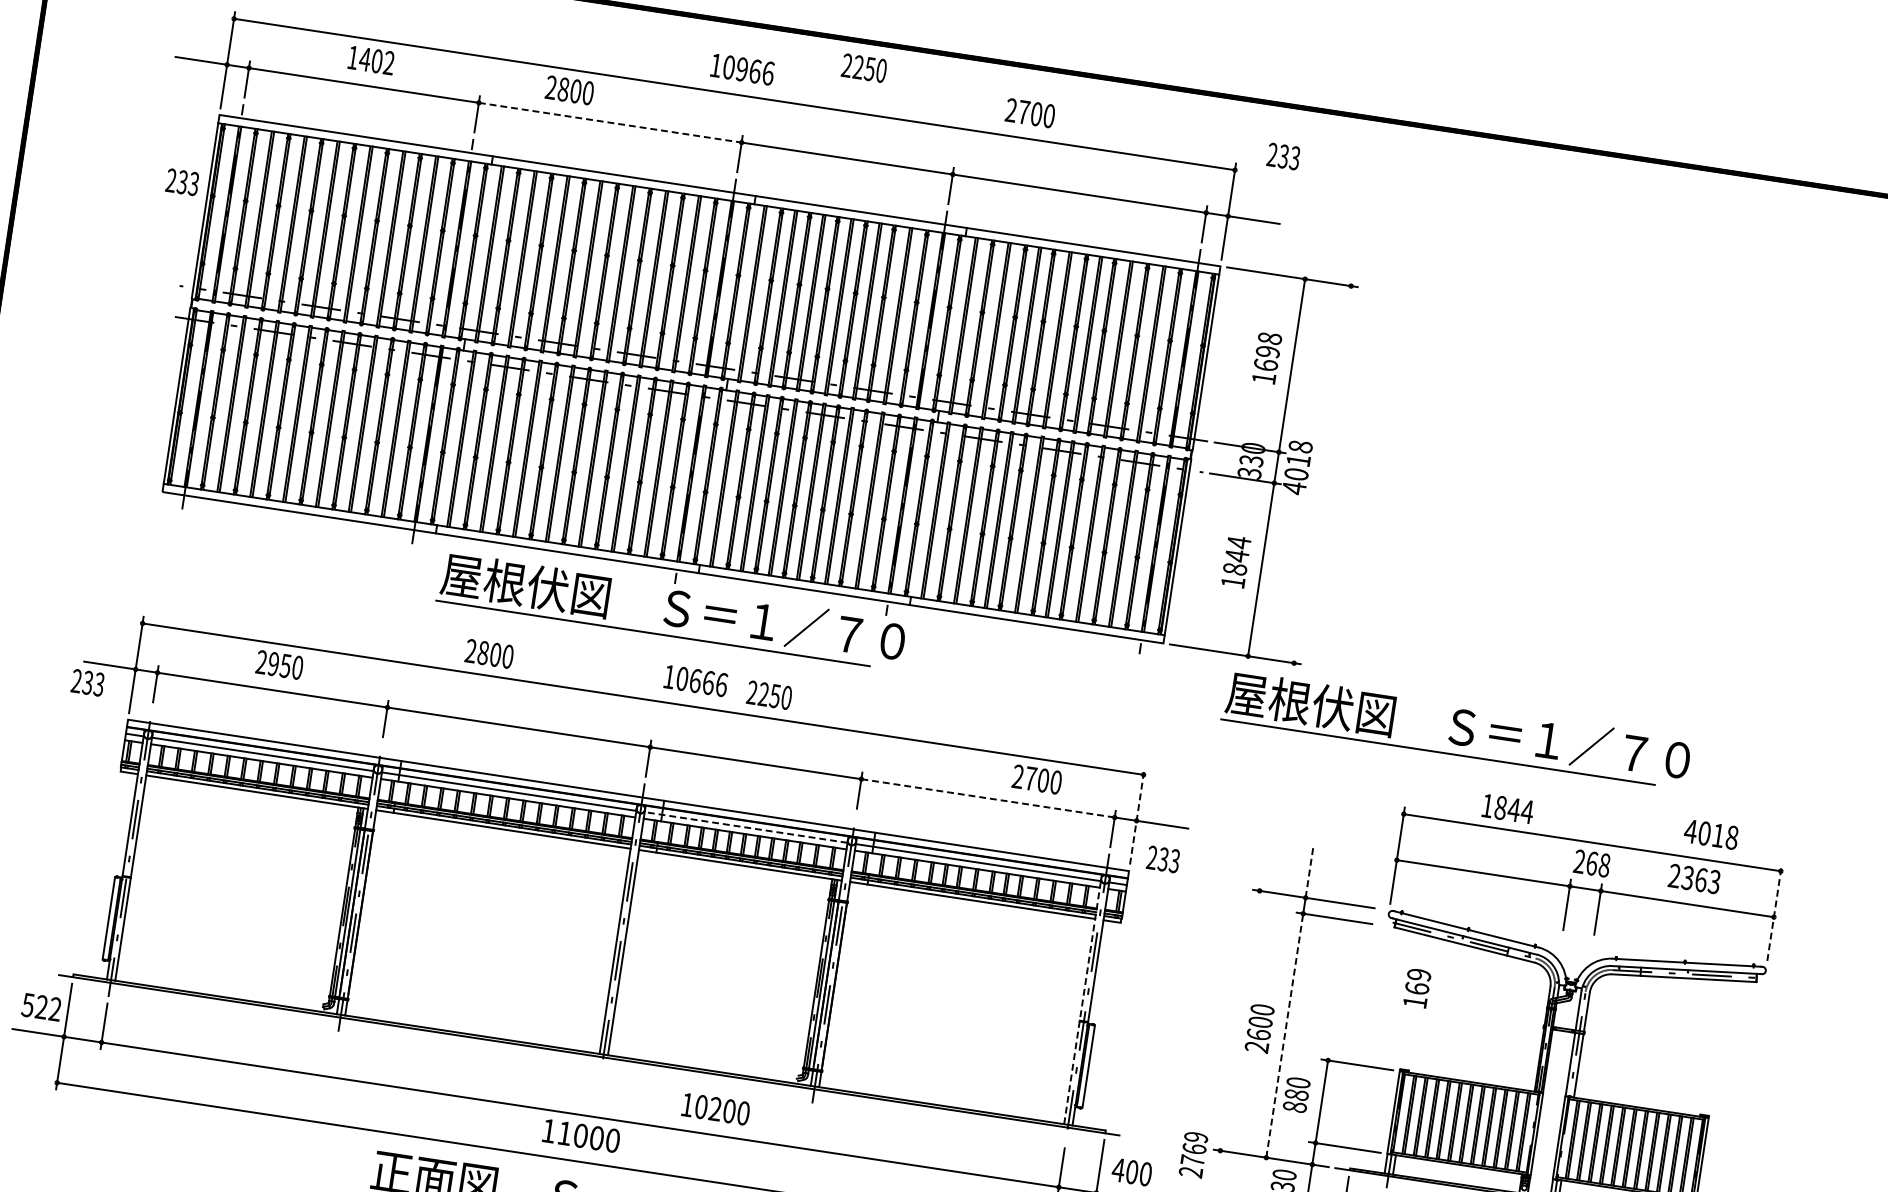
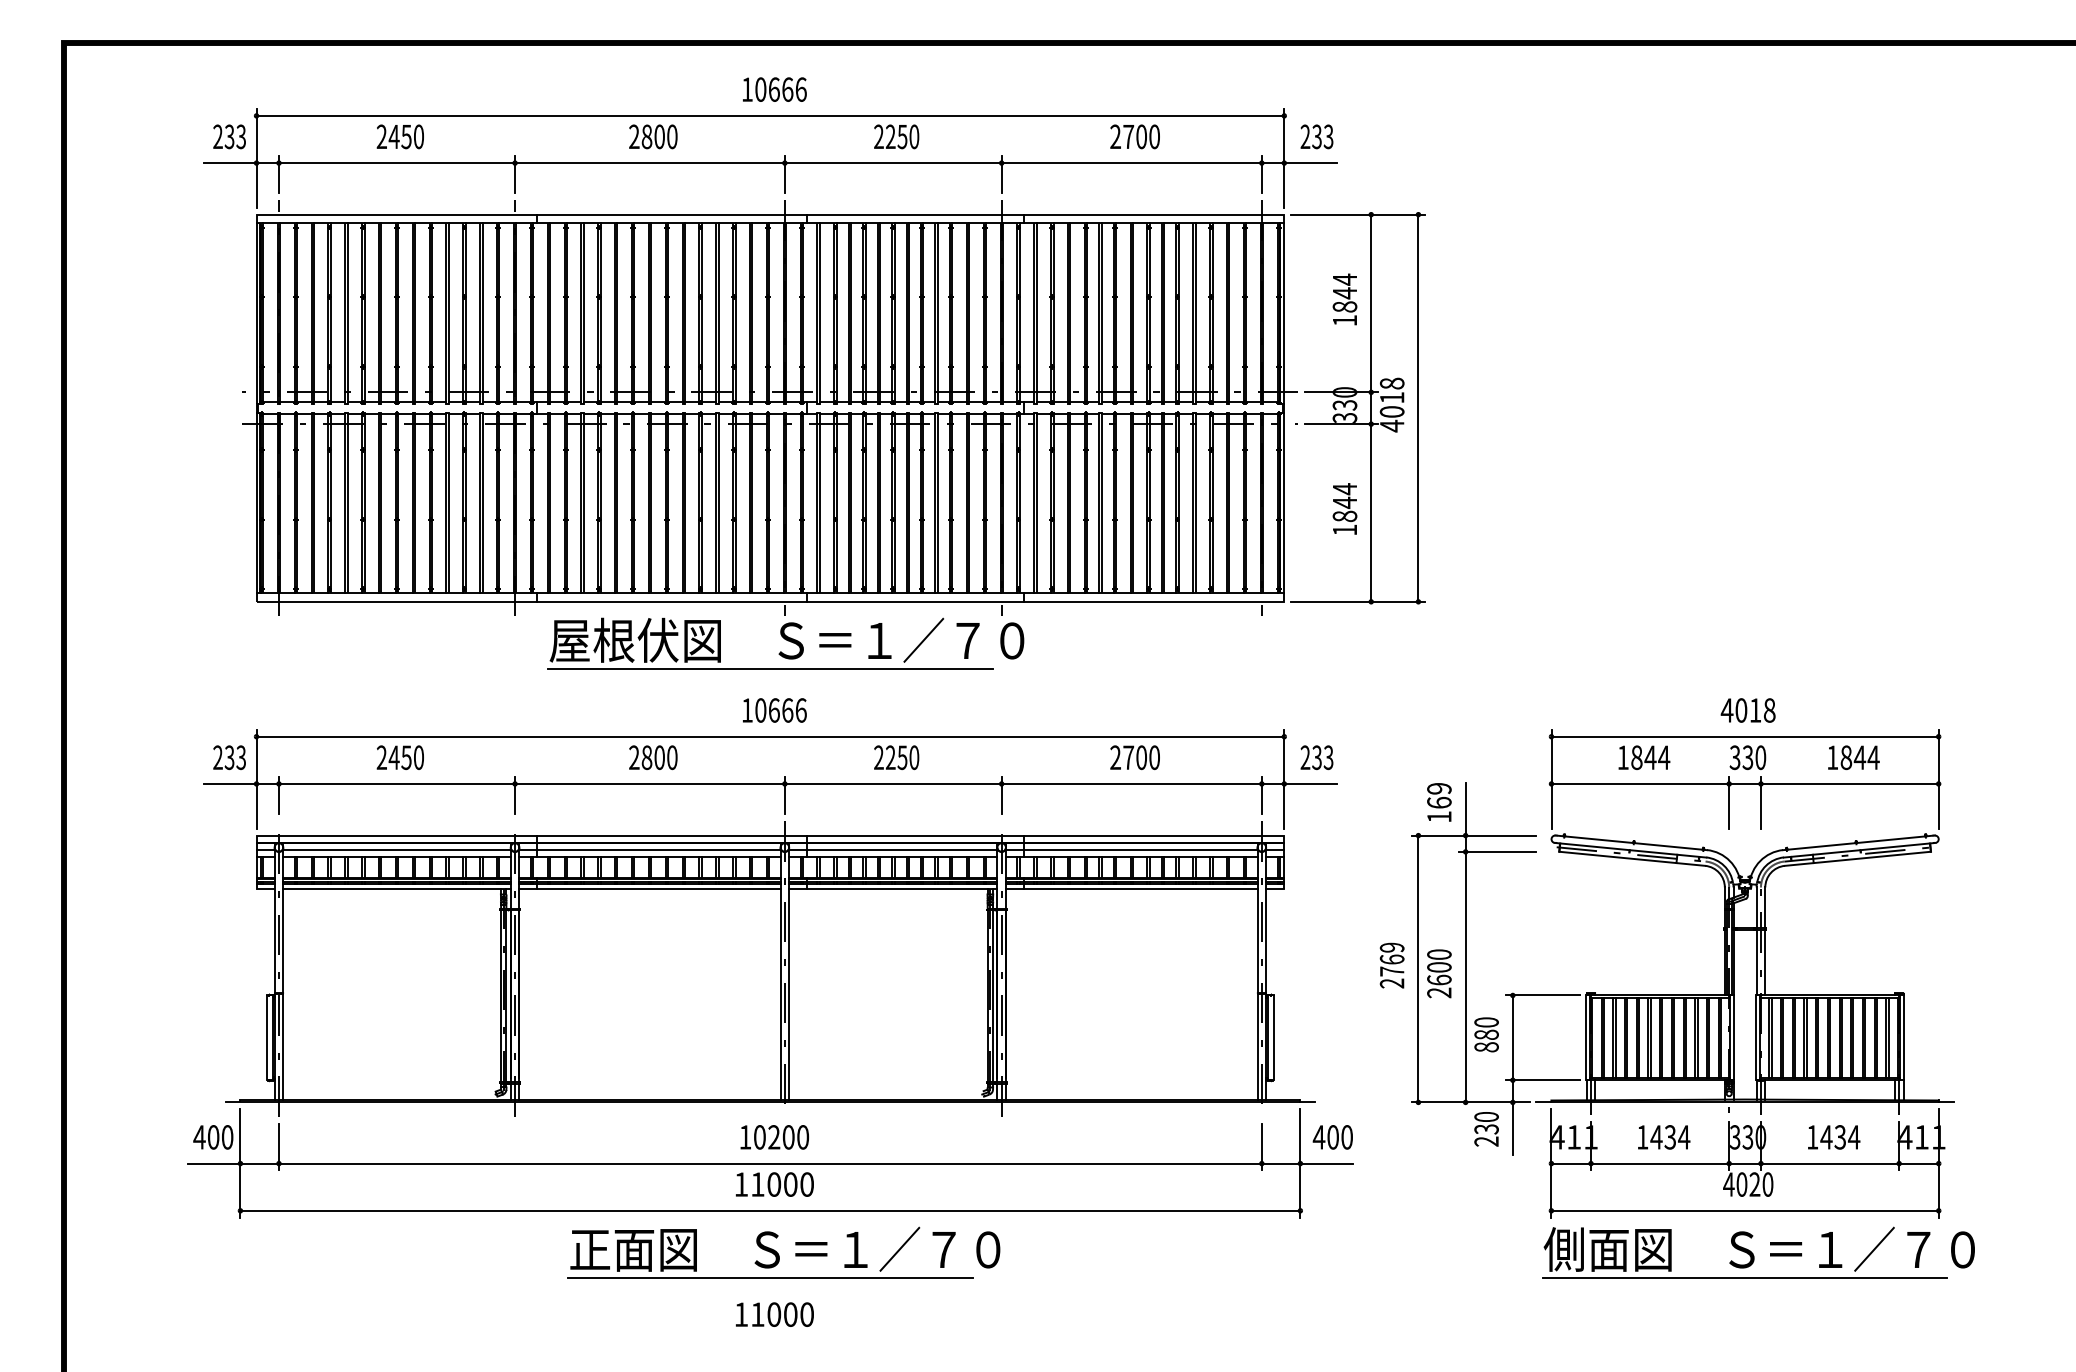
text: (370, 59) -> (399, 136), 1402 -> 2450
text: (864, 67) -> (896, 136), moved
text: (741, 69) -> (773, 89), 10966 -> 10666
text: (569, 90) -> (653, 136), moved
text: (1029, 112) -> (1134, 136), moved
line: (609, 123) -> (649, 163), dashed -> solid
text: (1283, 156) -> (1316, 136), moved
text: (182, 181) -> (229, 136), moved
text: (1267, 351) -> (1344, 292), 1698 -> 1844
line: (1322, 473) -> (1418, 407), added
text: (489, 653) -> (653, 757), moved
text: (272, 663) -> (393, 757), 2950 -> 2450
text: (695, 680) -> (774, 710), moved
text: (87, 682) -> (229, 757), moved
text: (769, 695) -> (896, 757), moved
part: (1456, 729) -> (1591, 643), removed
text: (1036, 779) -> (1134, 757), moved
line: (988, 798) -> (1132, 783), dashed -> solid
text: (1508, 808) -> (1644, 757), moved
line: (1137, 815) -> (1284, 778), dashed -> solid
line: (745, 826) -> (892, 849), dashed -> solid
text: (1710, 834) -> (1747, 710), moved
text: (1162, 859) -> (1316, 757), moved
text: (1591, 863) -> (1747, 757), 268 -> 330
line: (1309, 871) -> (1465, 808), dashed -> solid
text: (1694, 878) -> (1853, 757), 2363 -> 1844
line: (1774, 911) -> (1938, 778), dashed -> solid
text: (1417, 988) -> (1439, 802), moved
line: (1083, 998) -> (1257, 970), dashed -> solid
text: (41, 1007) -> (213, 1137), 522 -> 400
line: (1240, 1020) -> (1418, 968), added
line: (1284, 1035) -> (1465, 976), dashed -> solid
text: (715, 1109) -> (774, 1137), moved
text: (1192, 1154) -> (1391, 965), moved

